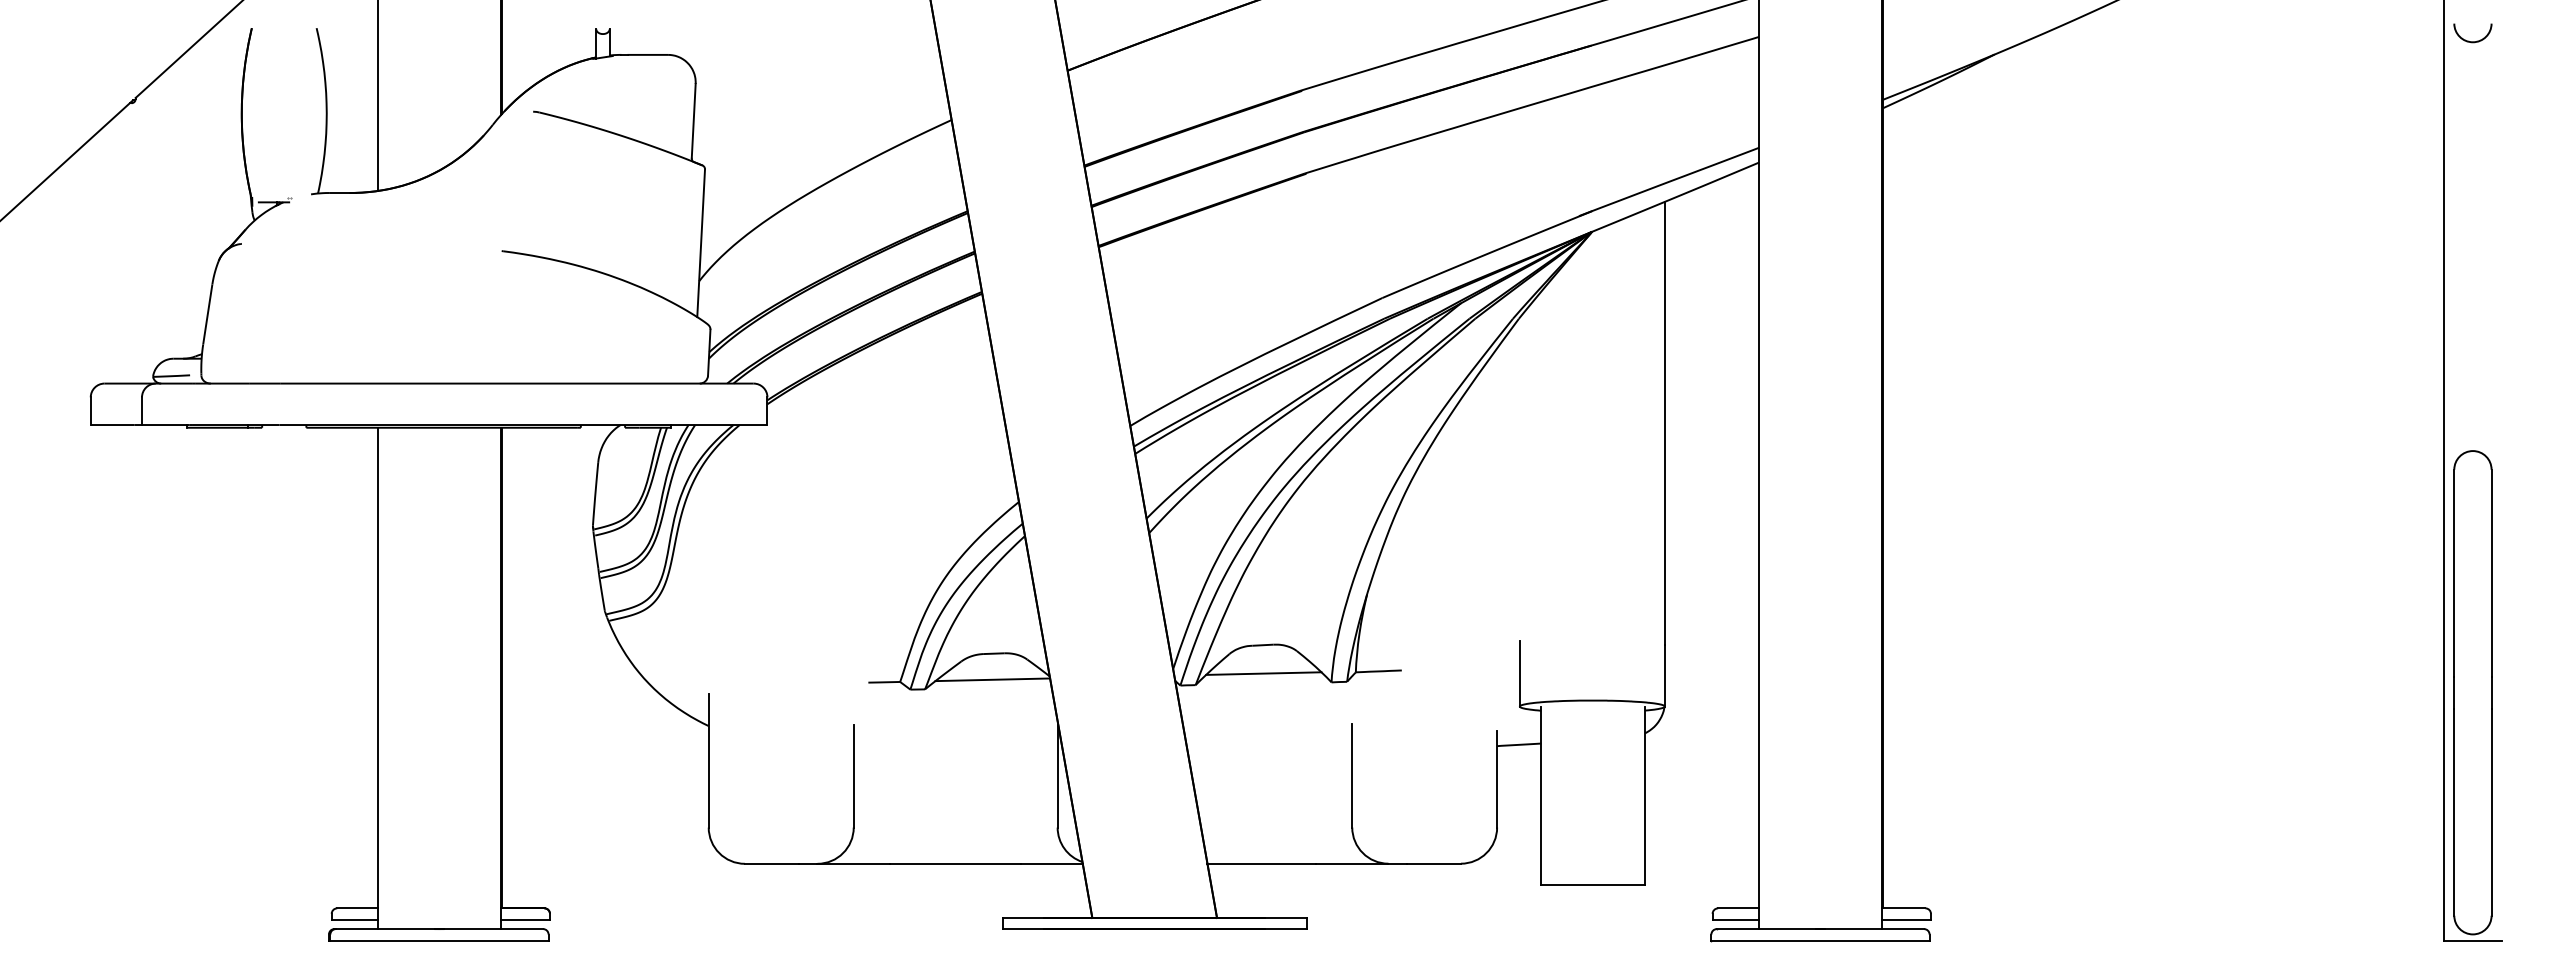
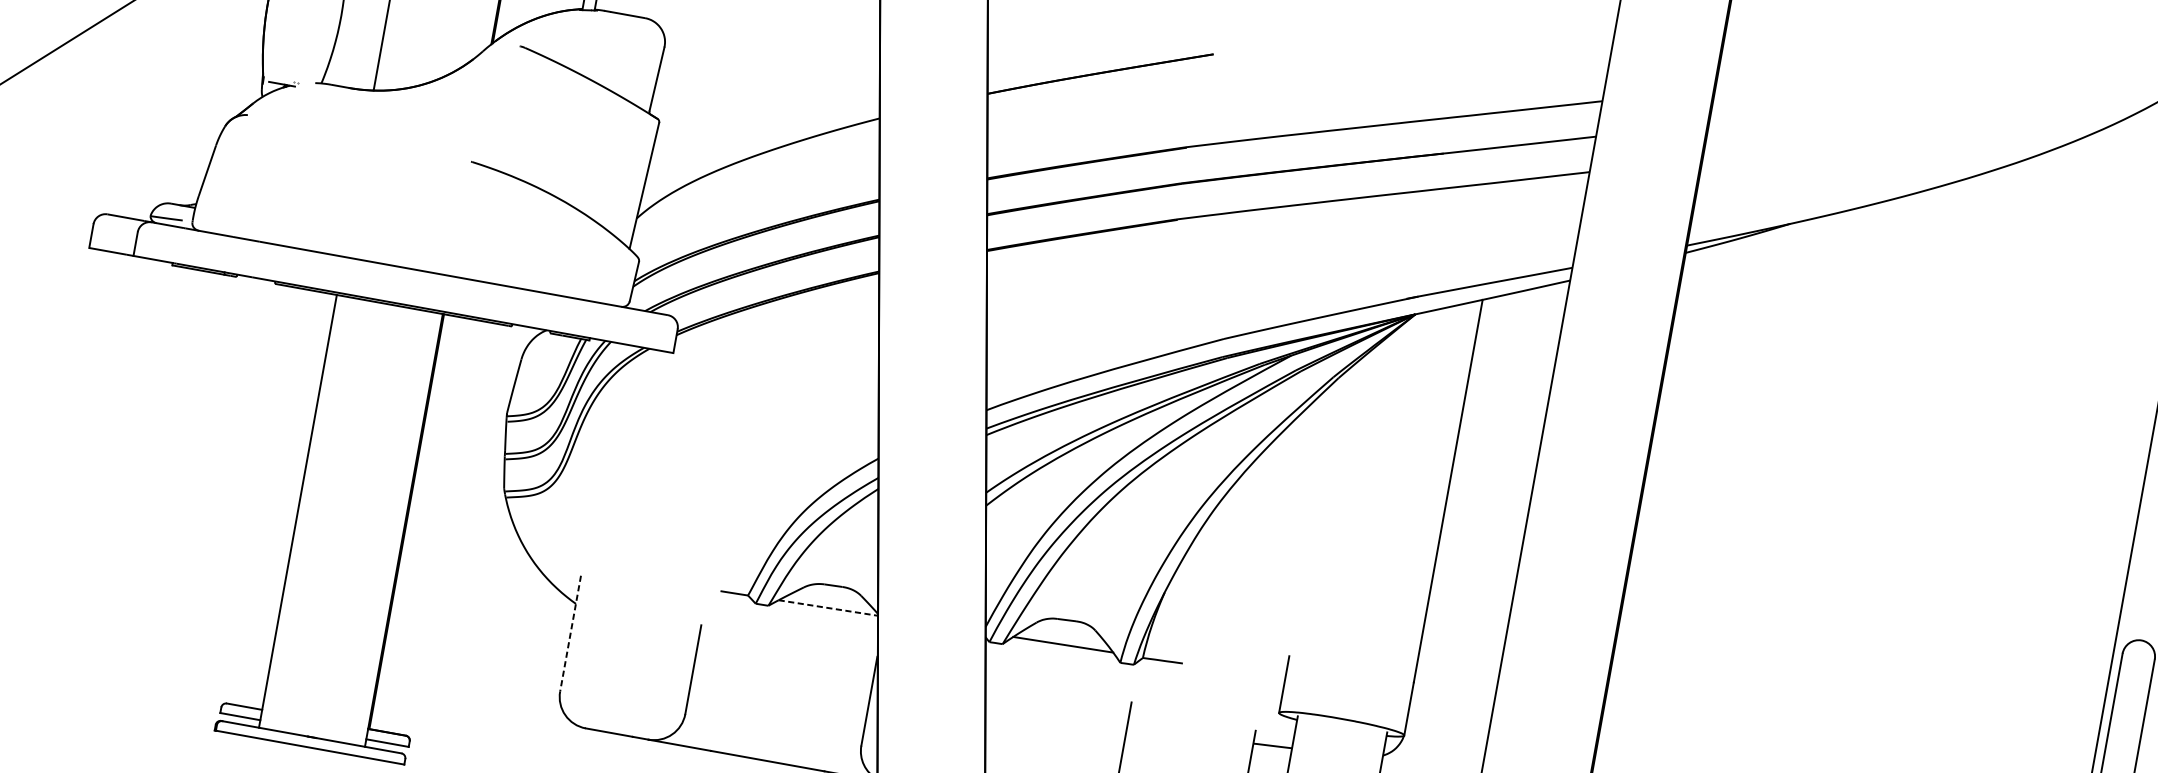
line: (993, 679) -> (829, 607), solid -> dashed
line: (708, 761) -> (570, 634), solid -> dashed

